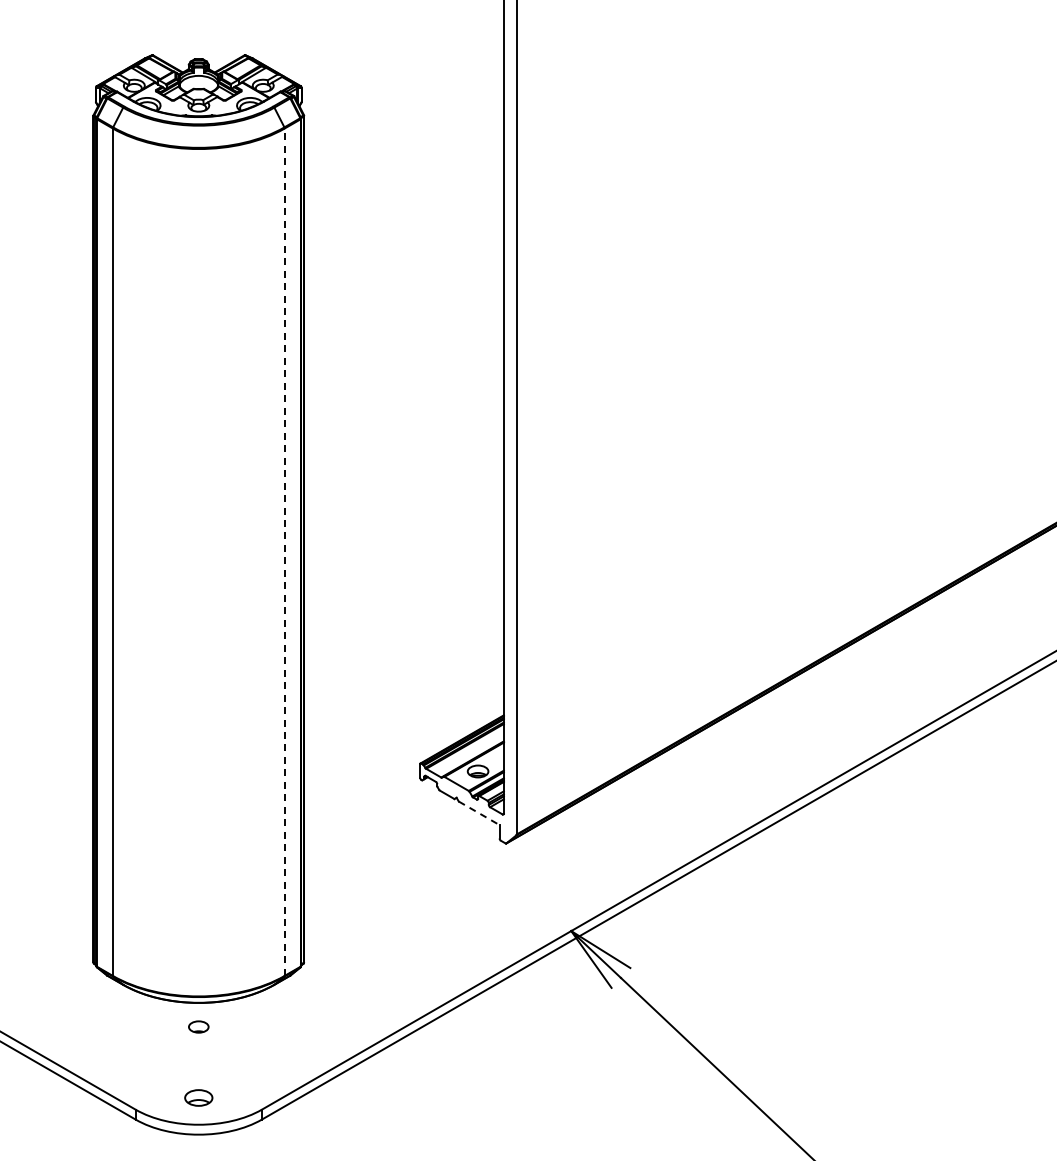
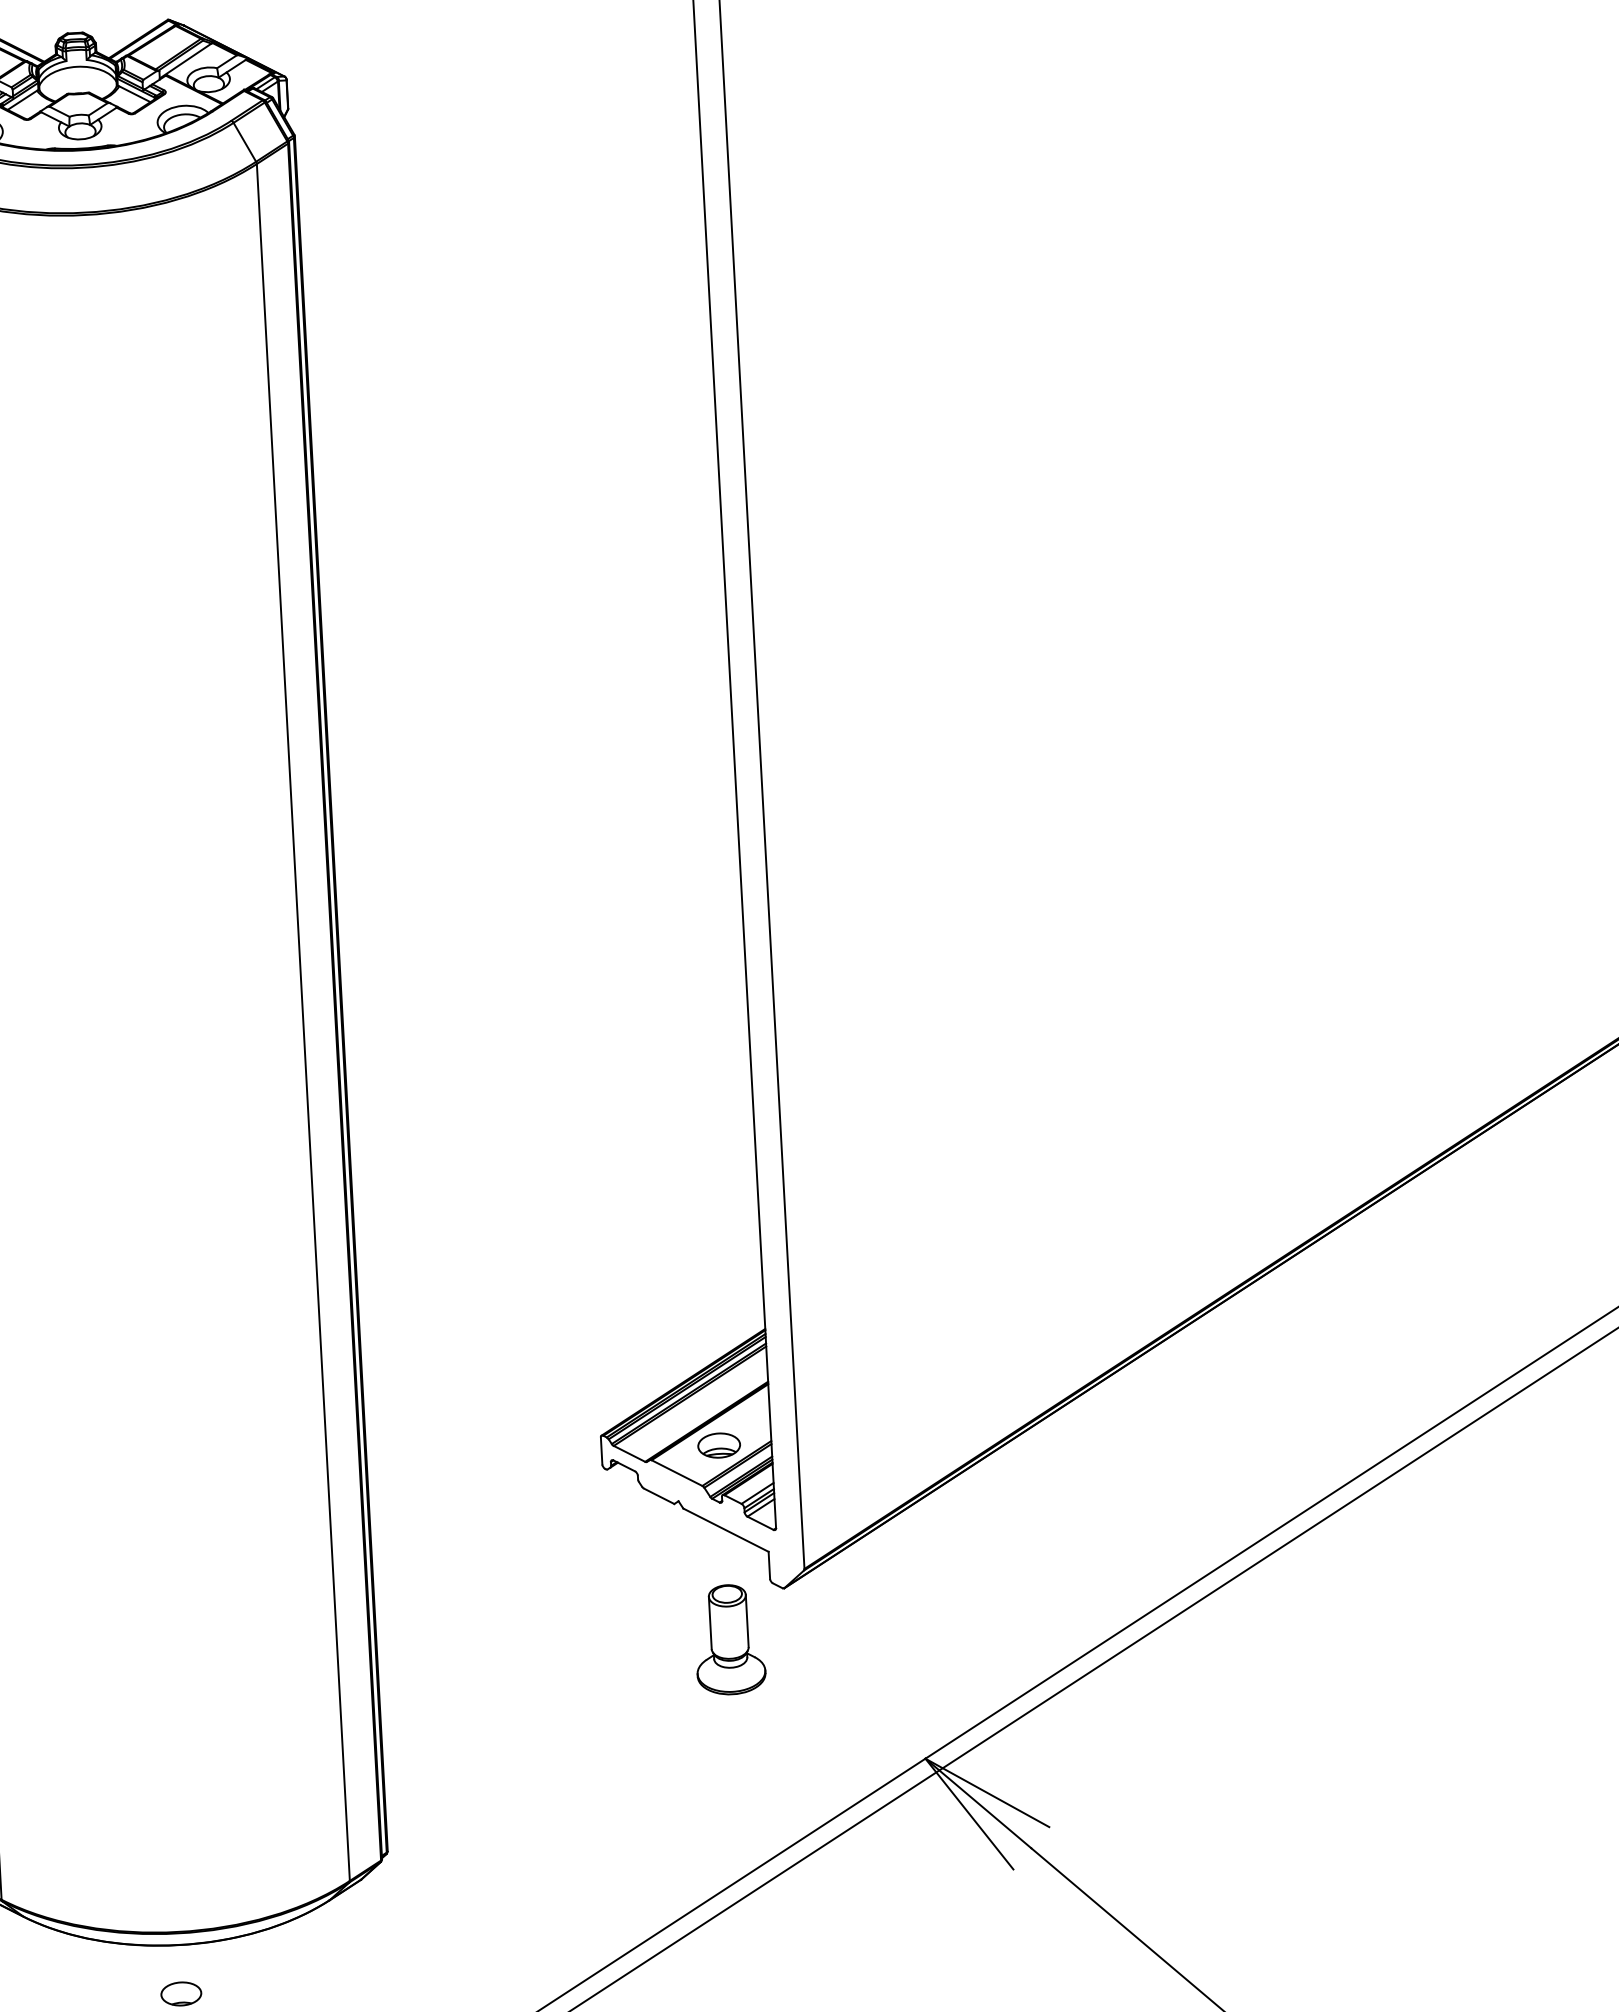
line: (284, 552) -> (302, 1023), dashed -> solid
line: (479, 813) -> (726, 1530), dashed -> solid
part: (477, 867) -> (728, 1640), added

